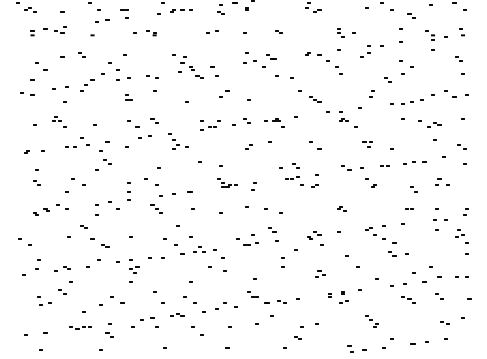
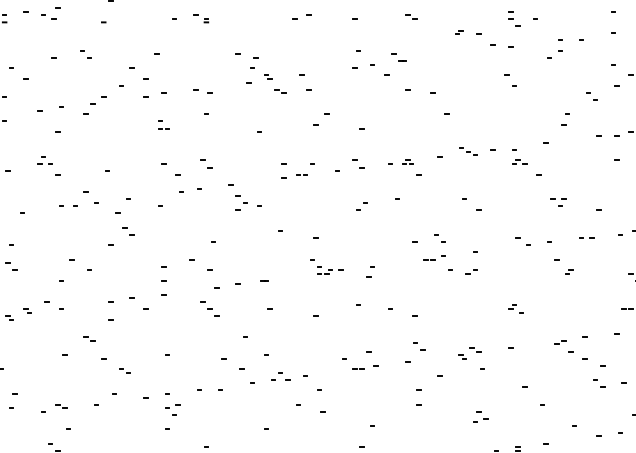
part: (317, 56) -> (475, 37), moved
part: (315, 99) -> (468, 151), moved
part: (272, 229) -> (419, 344), moved

